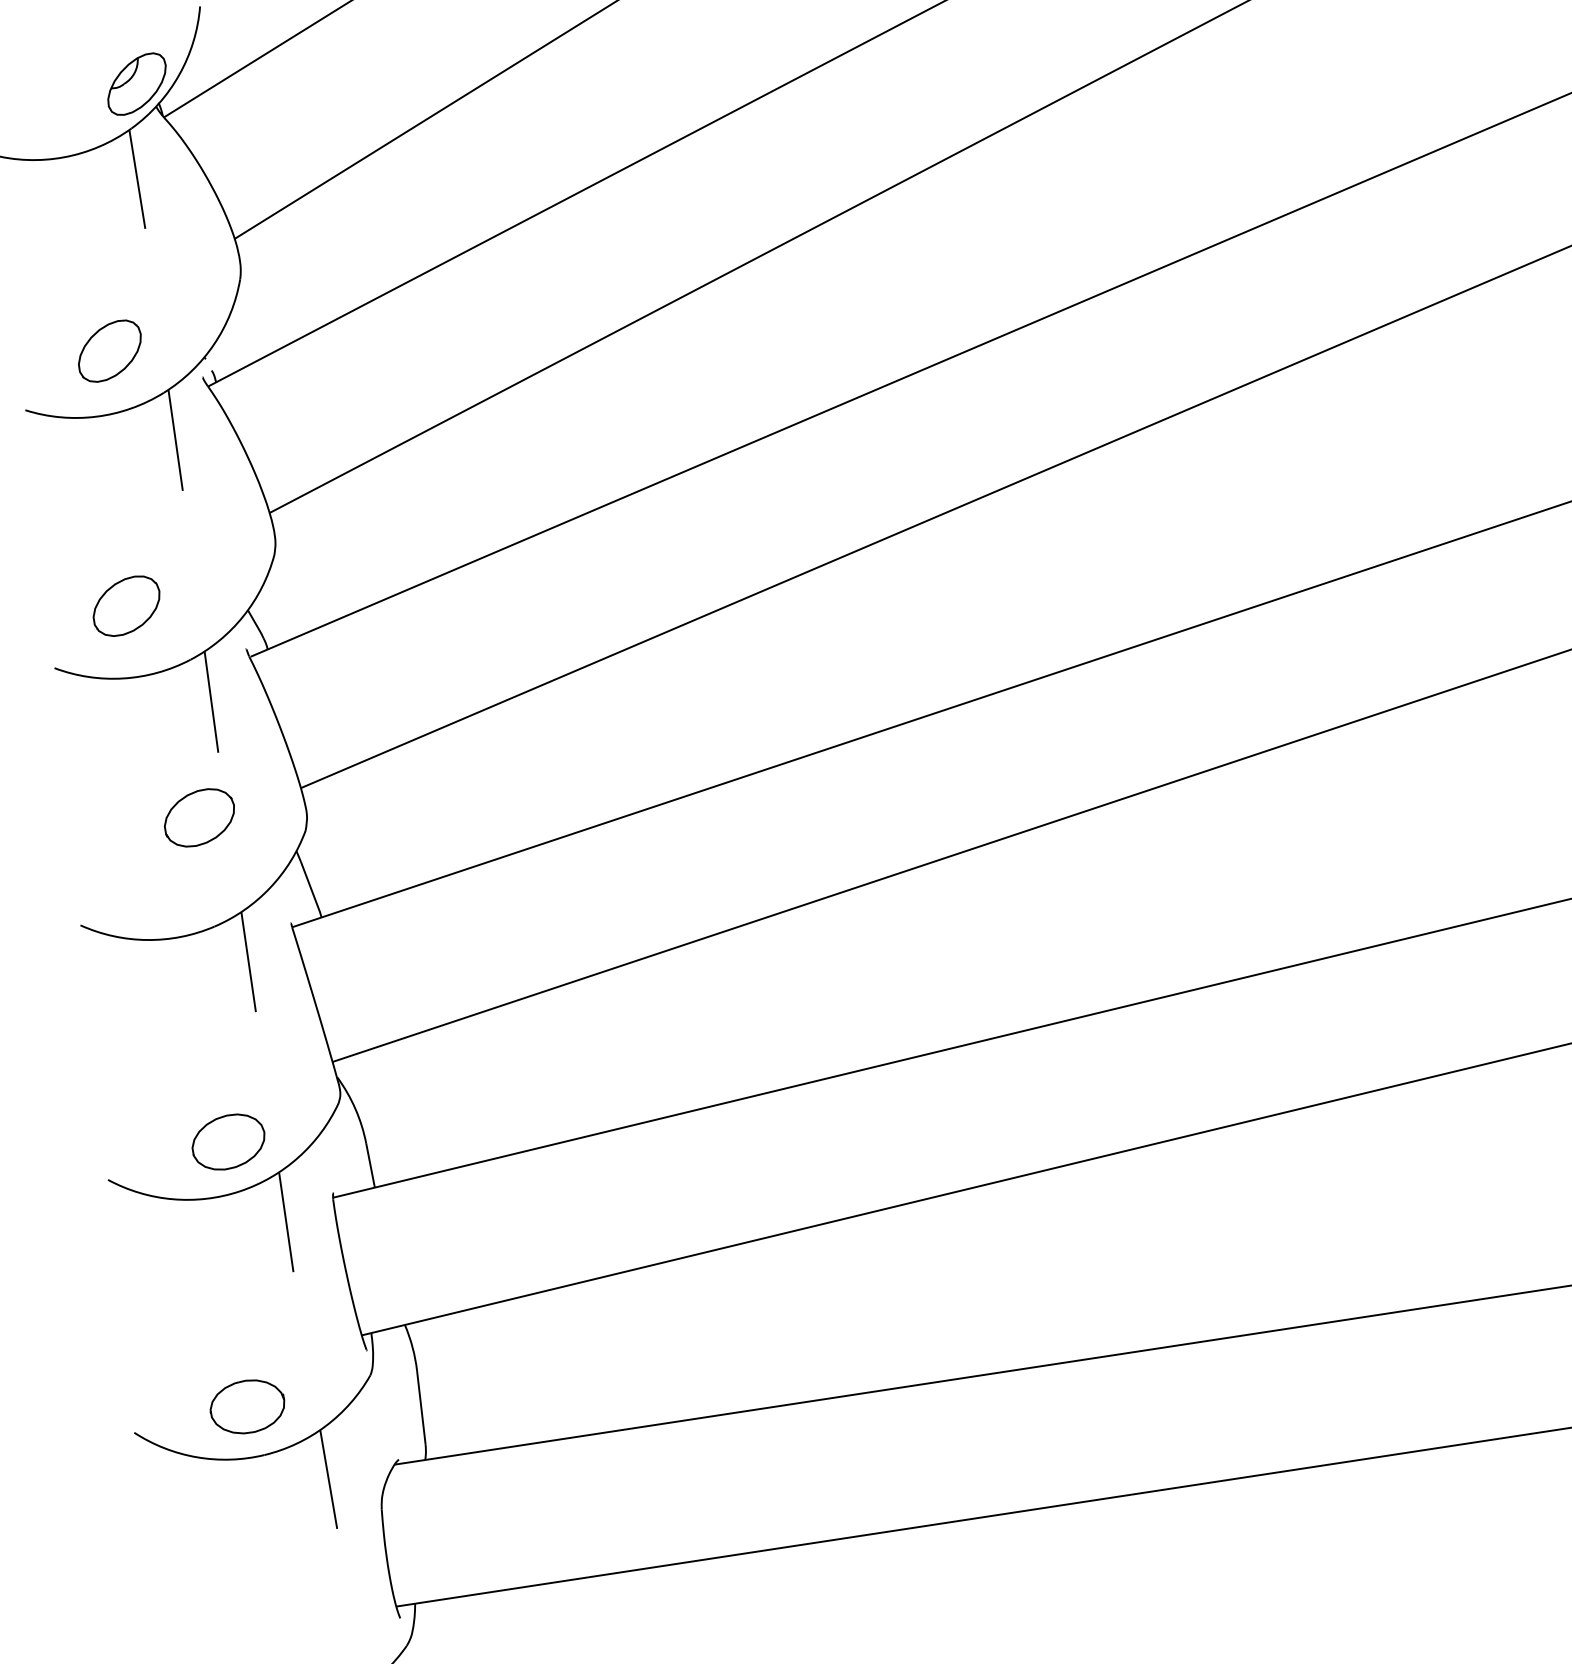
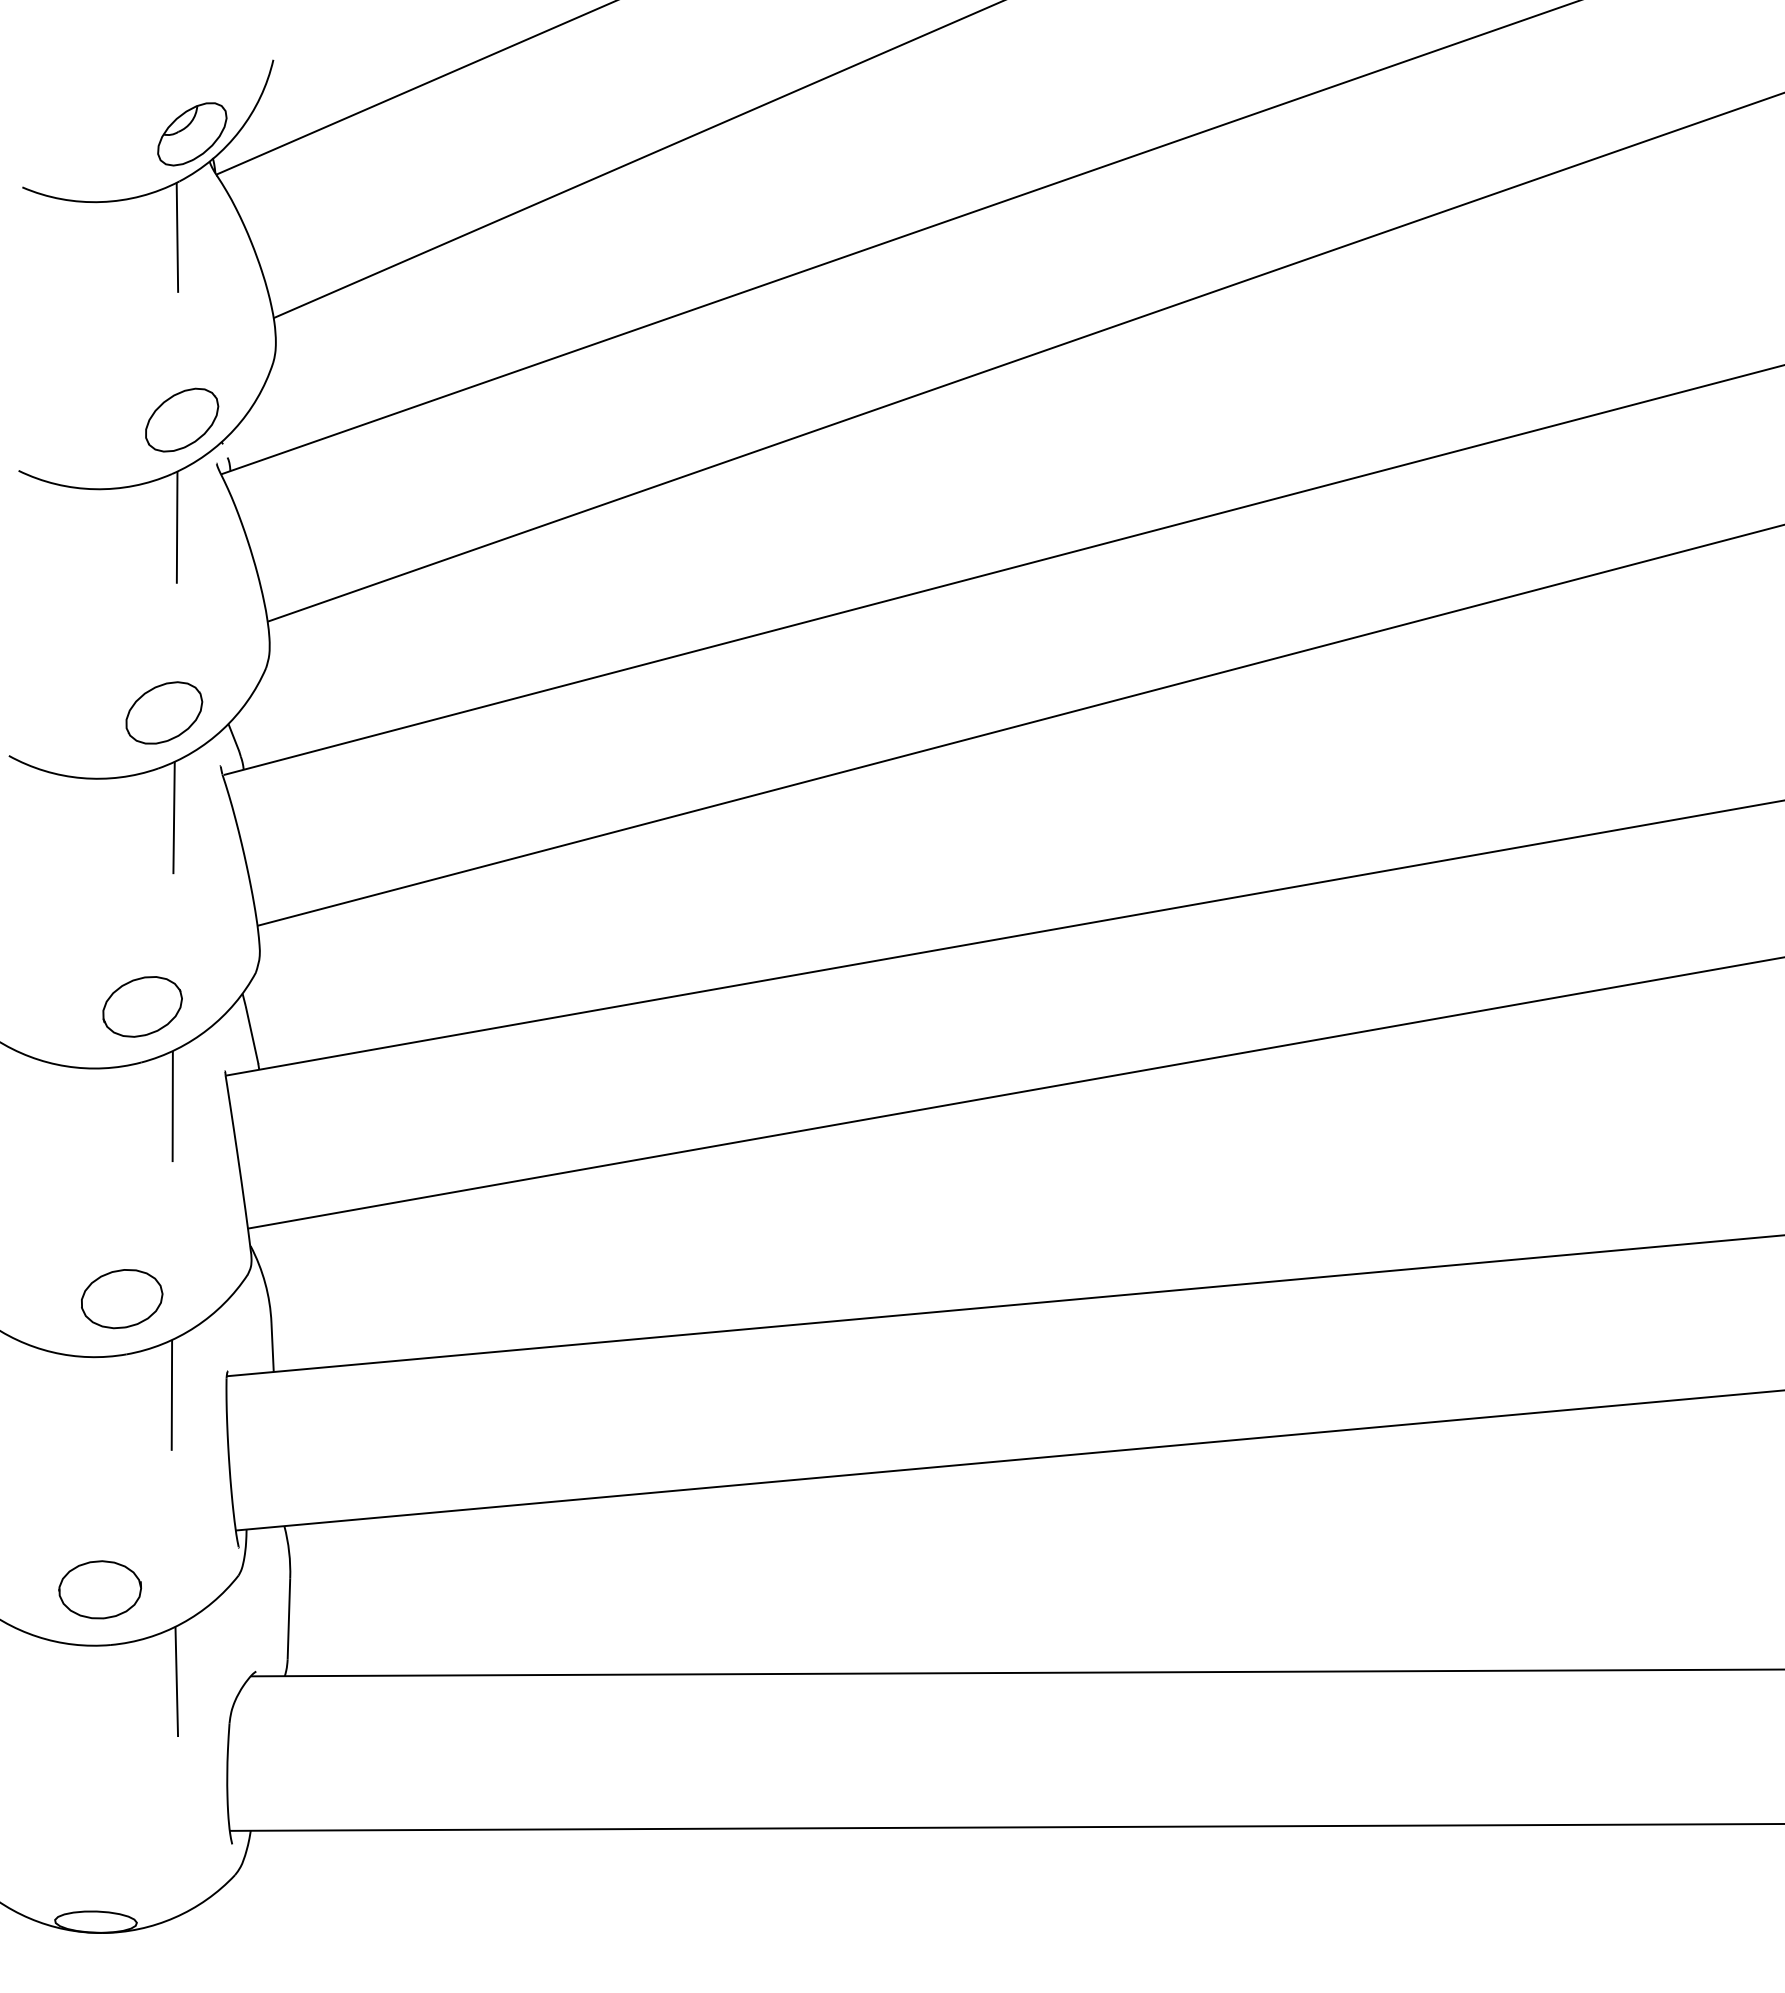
part: (110, 350) -> (182, 419), moved
part: (126, 605) -> (164, 712), moved
part: (199, 817) -> (142, 1006), moved

